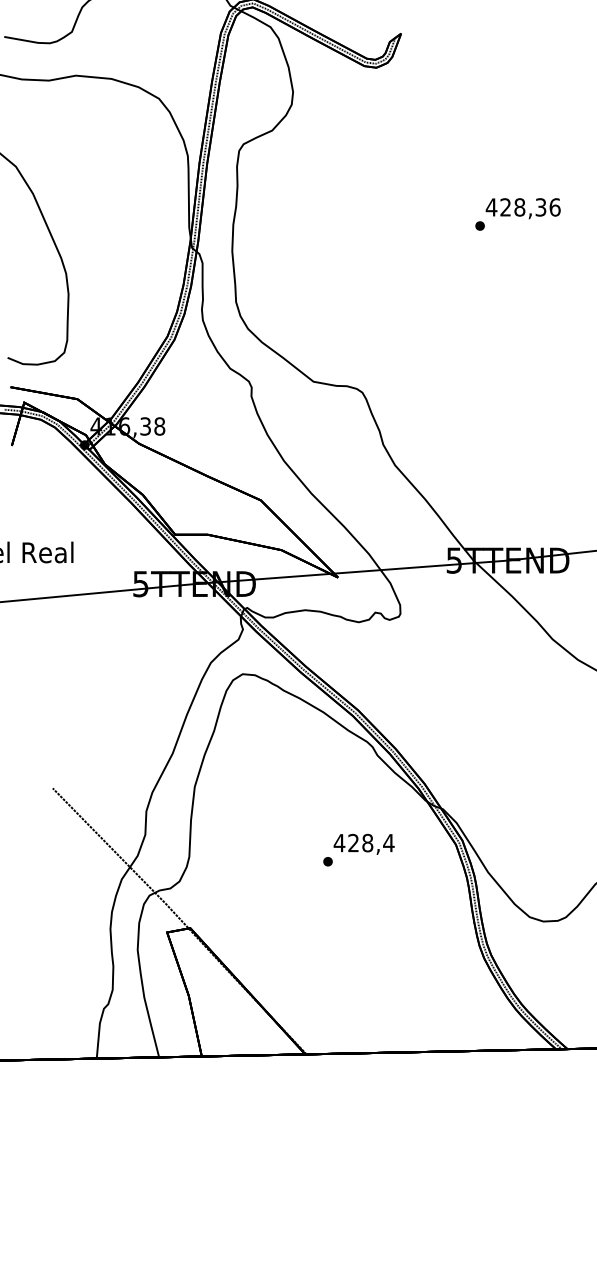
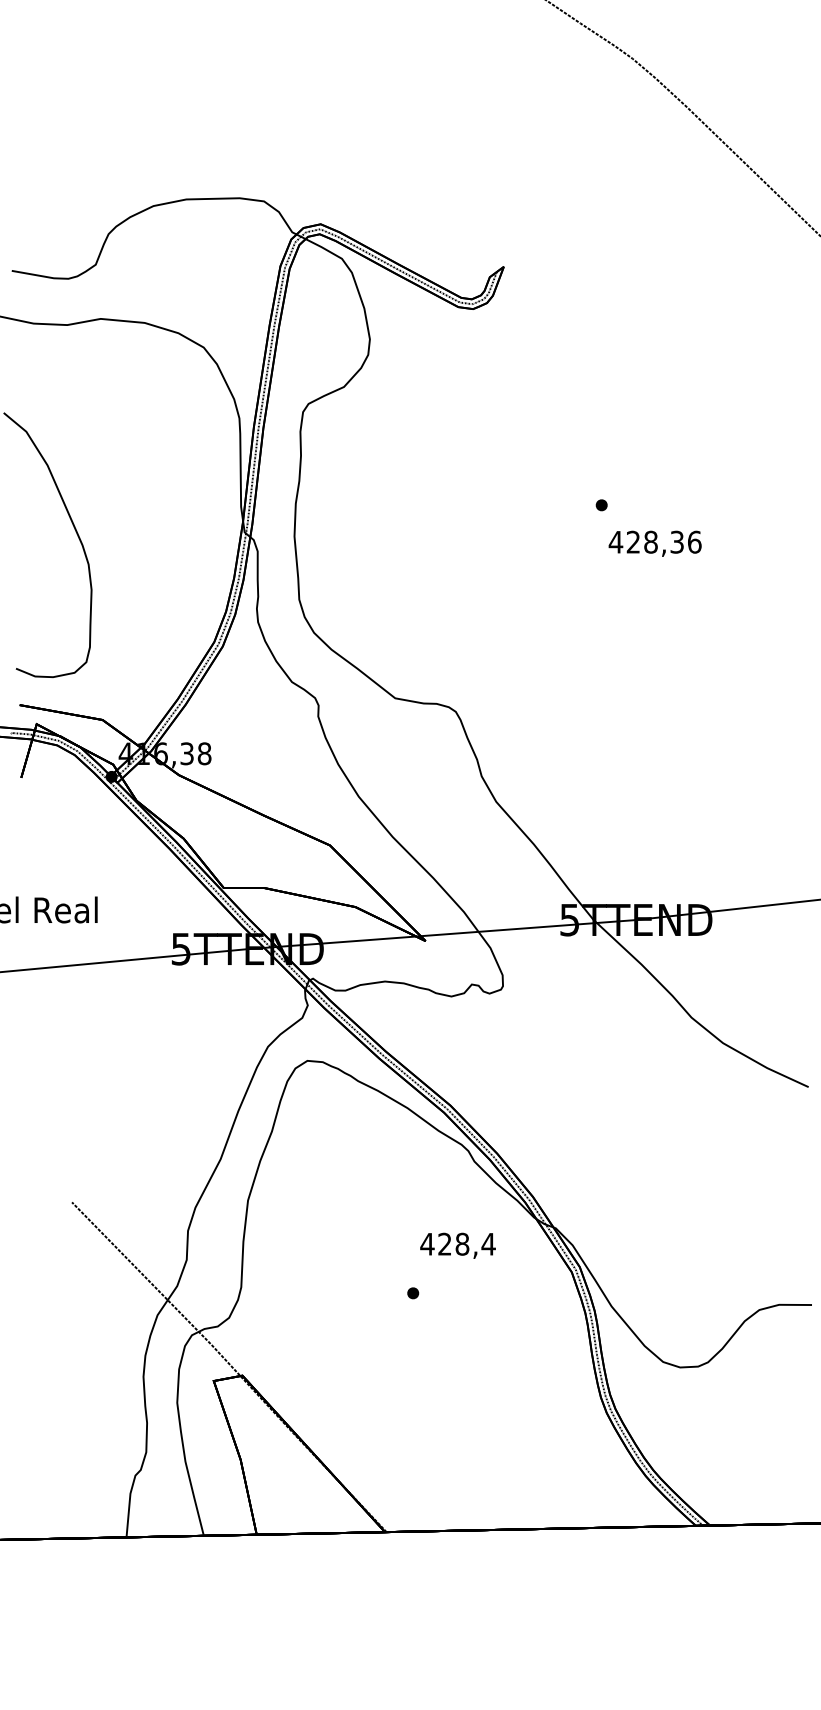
text: (522, 208) -> (654, 543), moved
text: (363, 844) -> (457, 1245), moved

